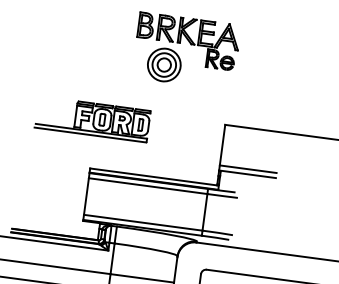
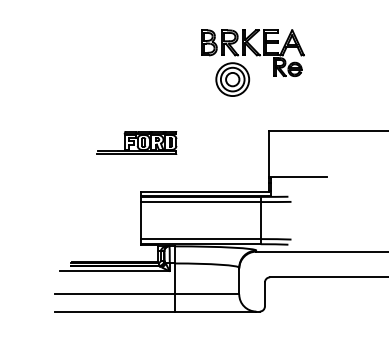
part: (190, 45) -> (256, 56), moved
part: (92, 118) -> (136, 142), size x0.7
line: (247, 168) -> (297, 171), removed

